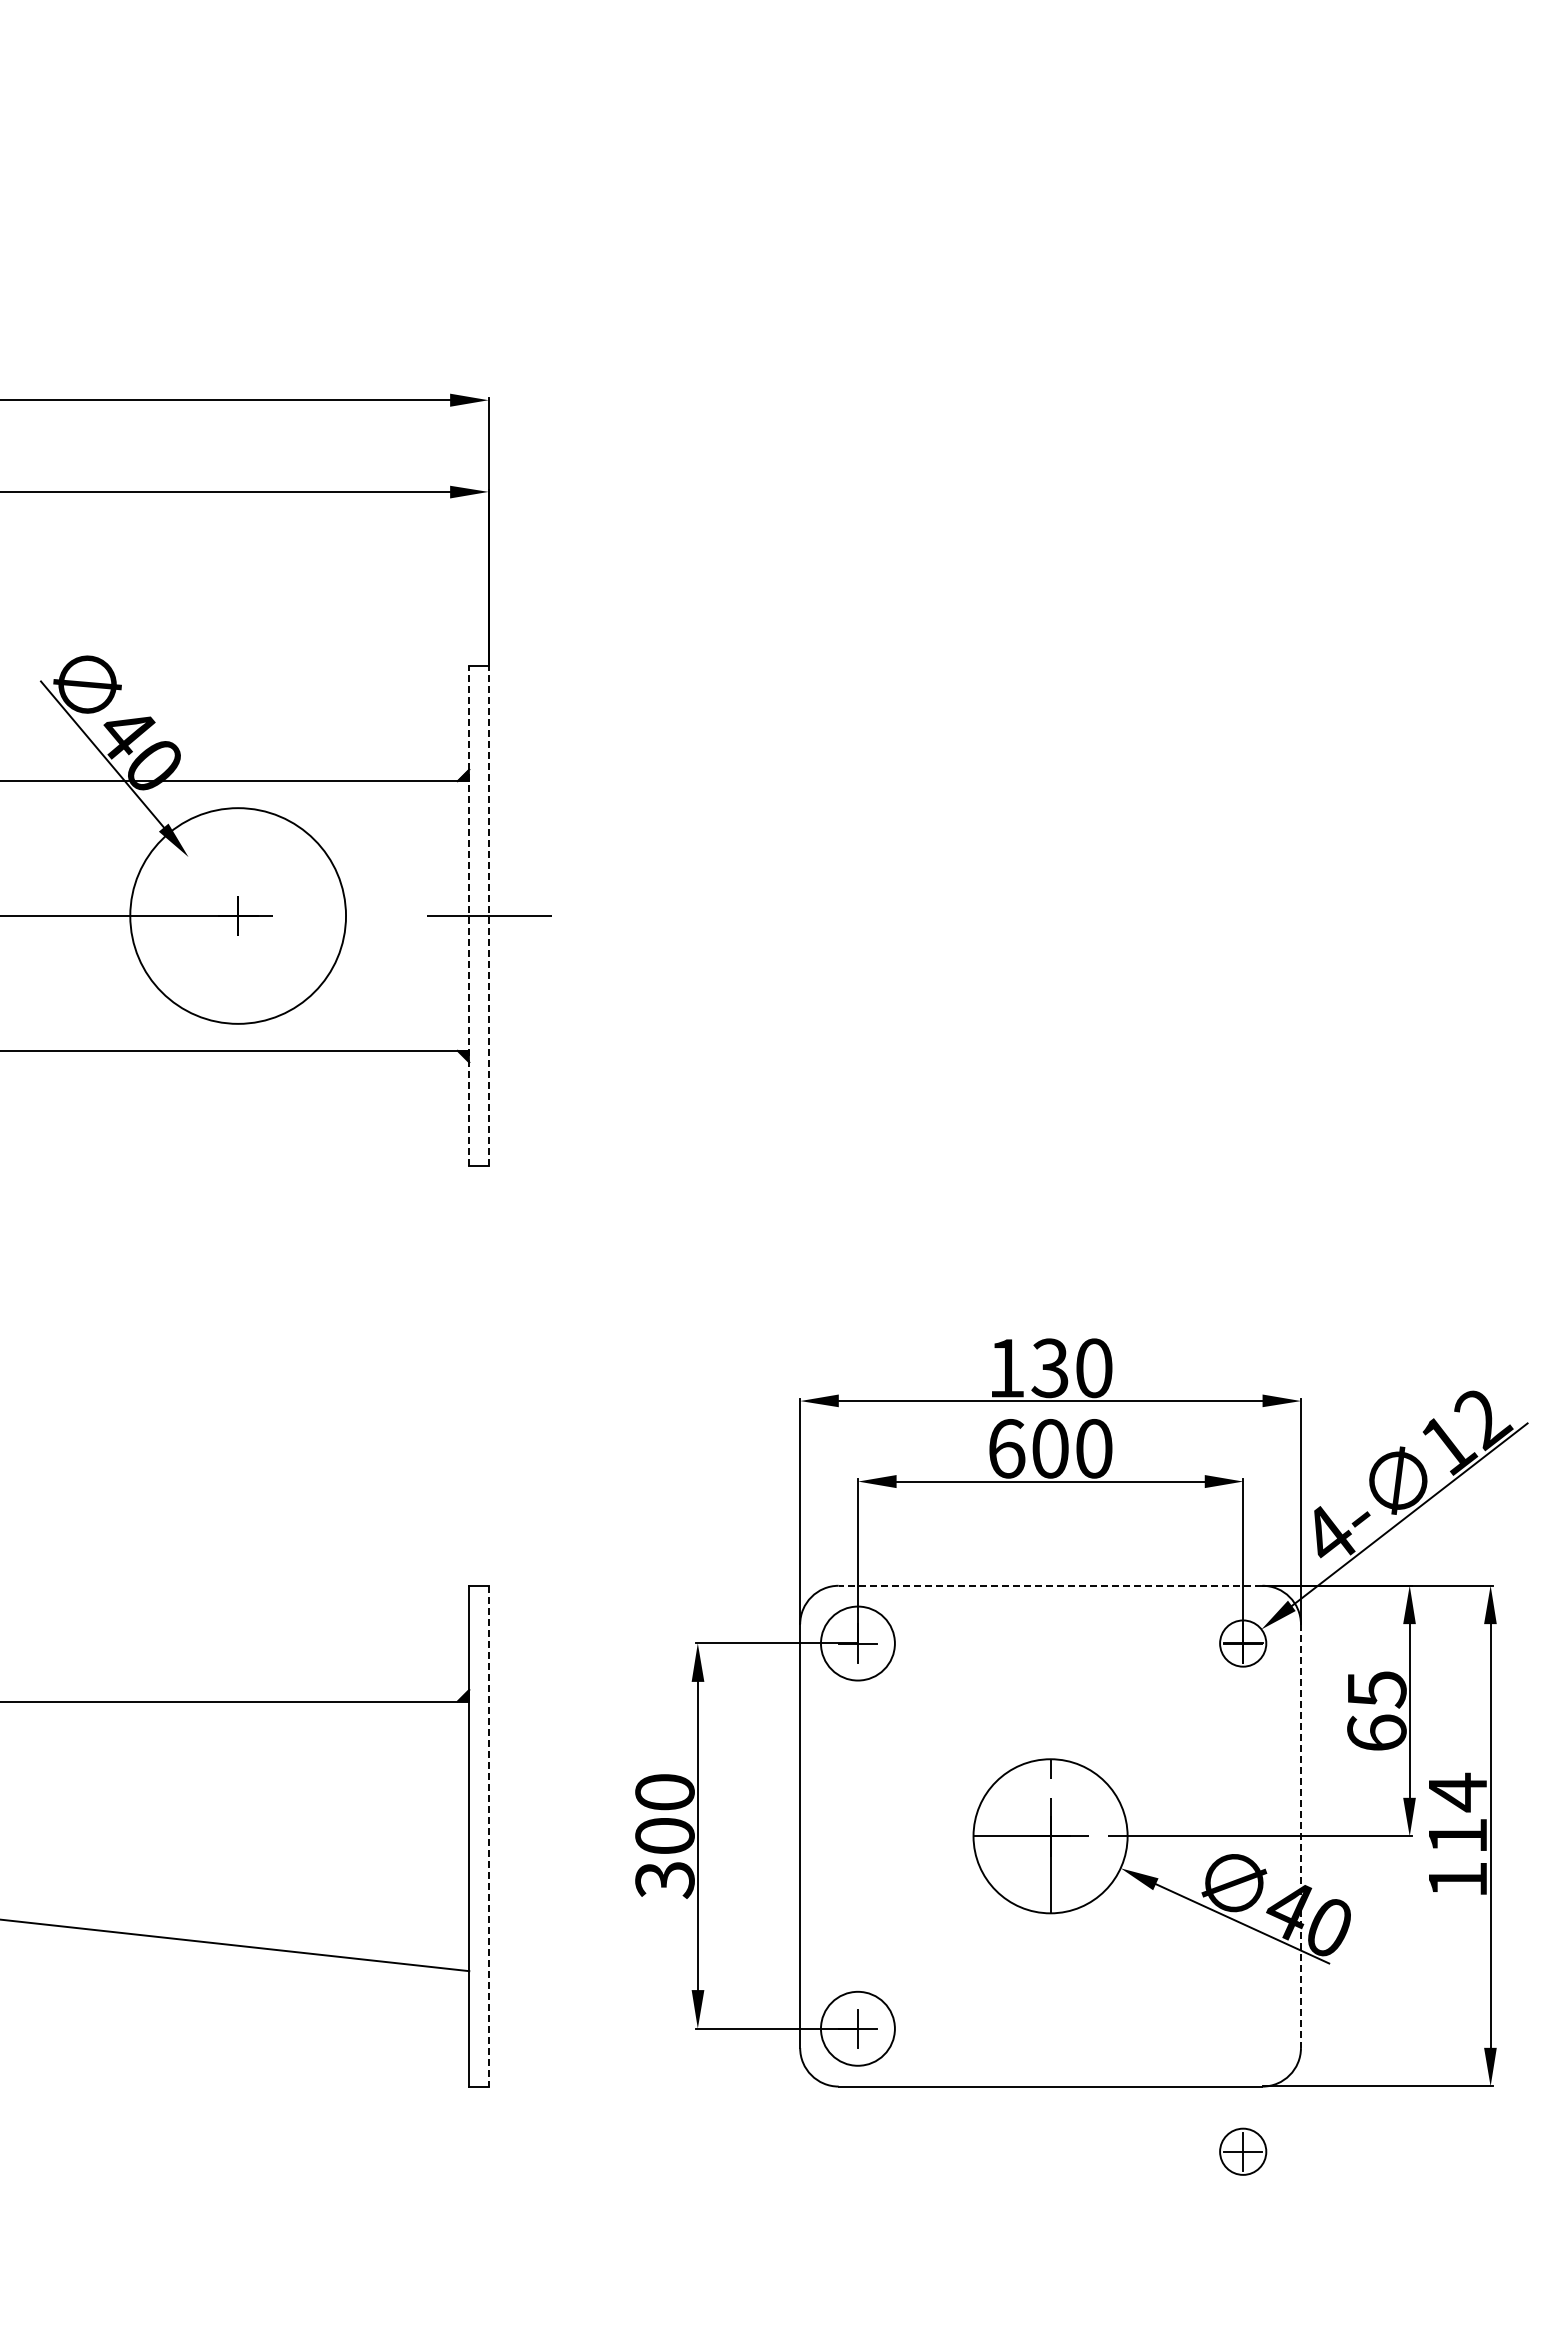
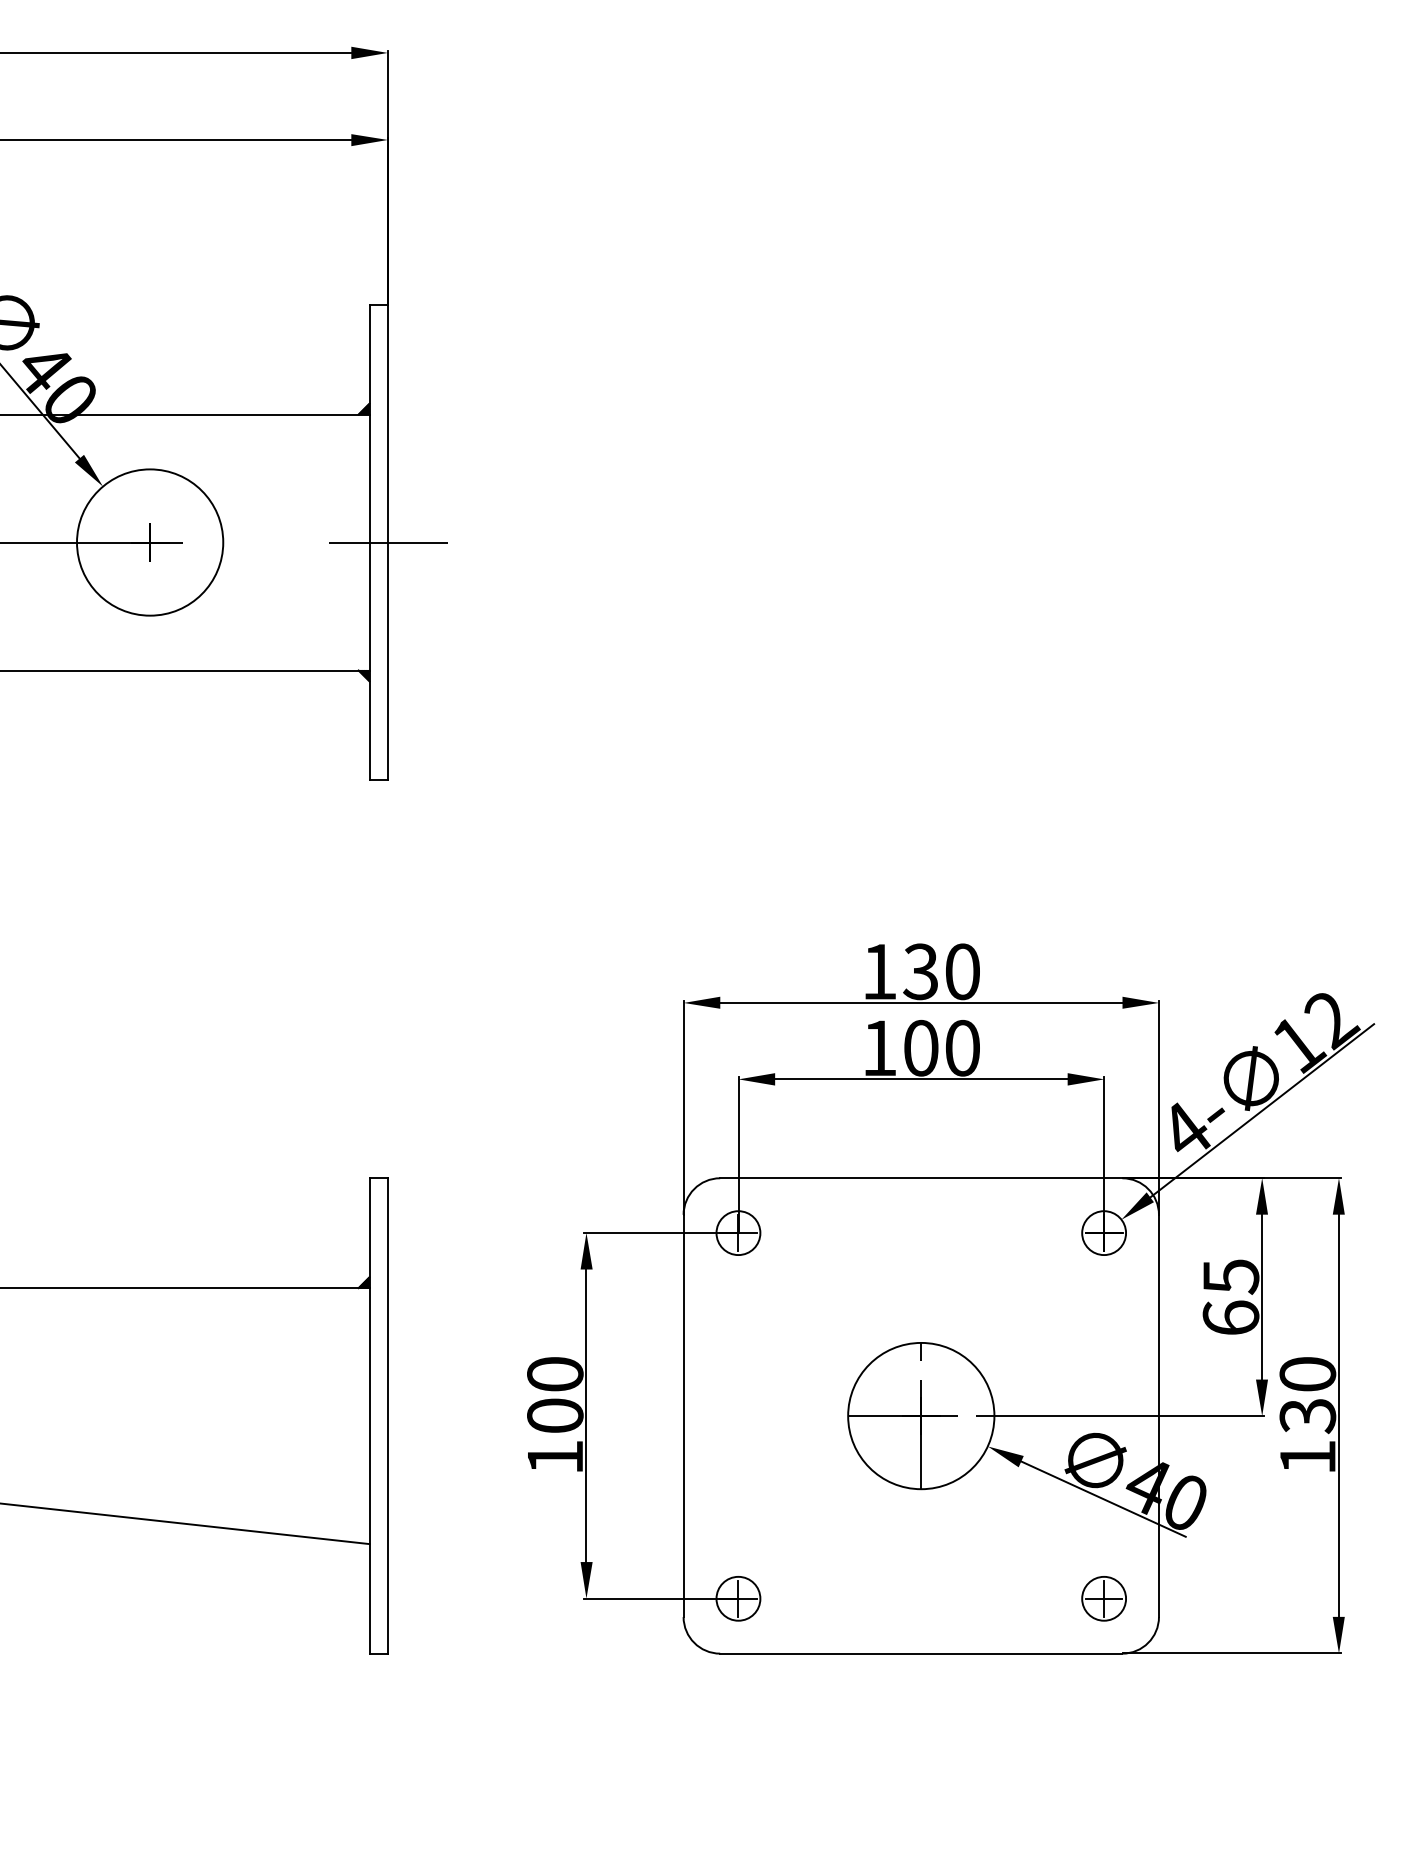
circle: (238, 915) -> (150, 542), size x0.71
line: (469, 915) -> (369, 542), dashed -> solid
line: (488, 915) -> (387, 542), dashed -> solid
text: (1007, 1448) -> (880, 1047), 600 -> 100
line: (1050, 1585) -> (921, 1178), dashed -> solid
circle: (857, 1643) -> (738, 1233), size x0.62
text: (1457, 1813) -> (1307, 1394), 114 -> 130
line: (488, 1836) -> (387, 1416), dashed -> solid
line: (1300, 1836) -> (1158, 1416), dashed -> solid
text: (664, 1880) -> (554, 1458), 300 -> 100
circle: (857, 2028) -> (738, 1598), size x0.62
part: (1243, 2151) -> (1104, 1598), moved

